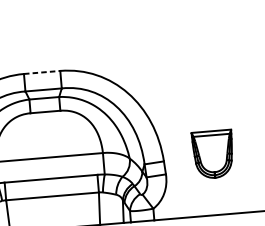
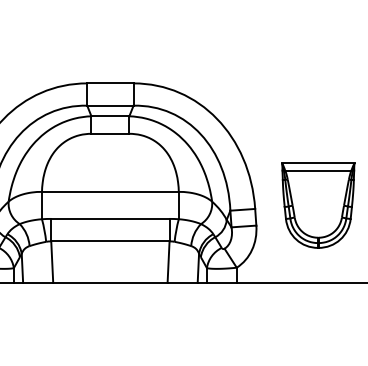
line: (42, 72) -> (110, 83), dashed -> solid
part: (213, 154) -> (318, 205), size x1.43

